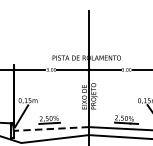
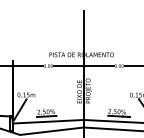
line: (50, 128) -> (47, 121), dashed -> solid

